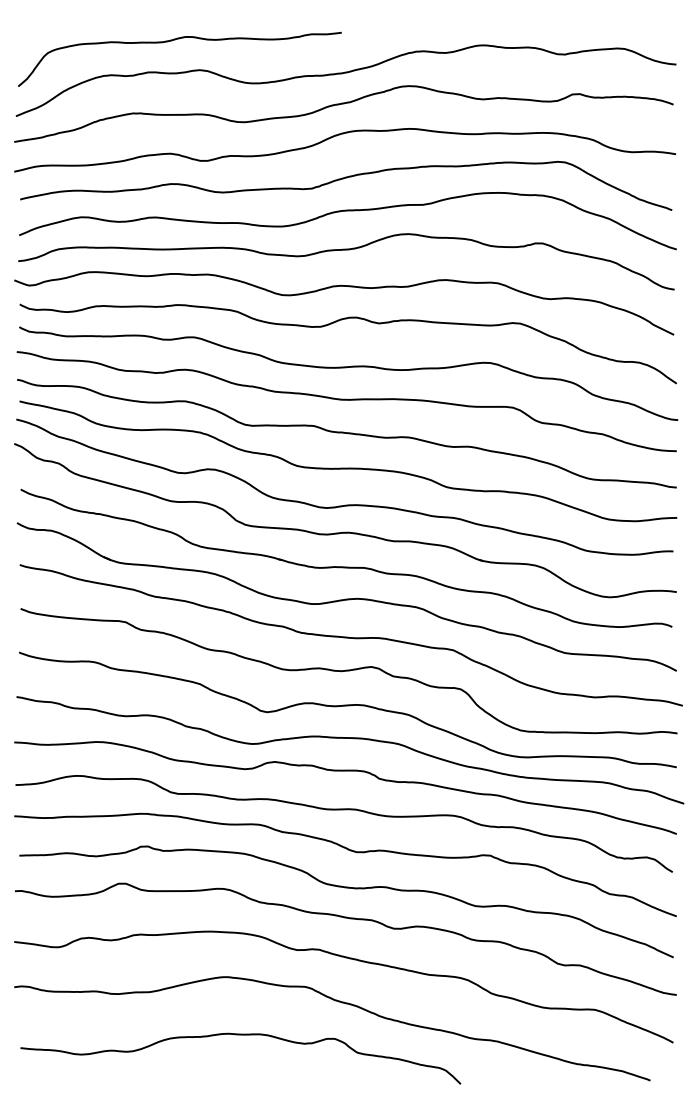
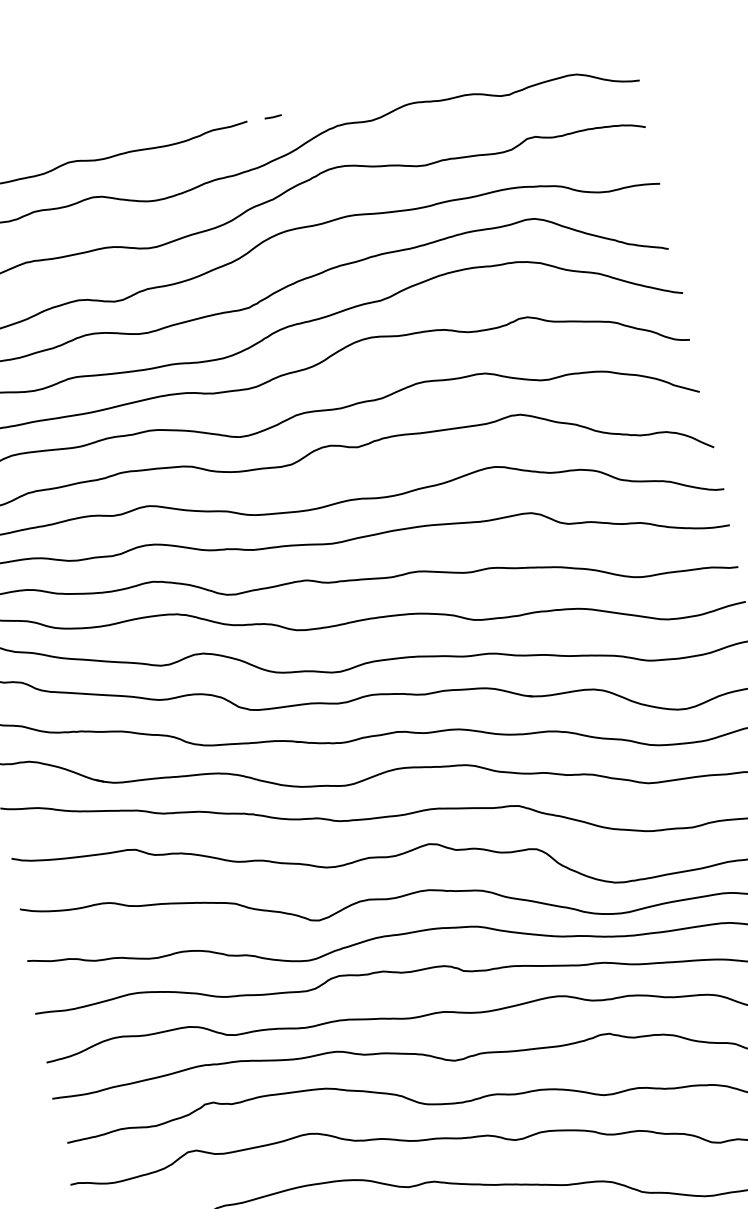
line: (363, 33) -> (272, 117), added

